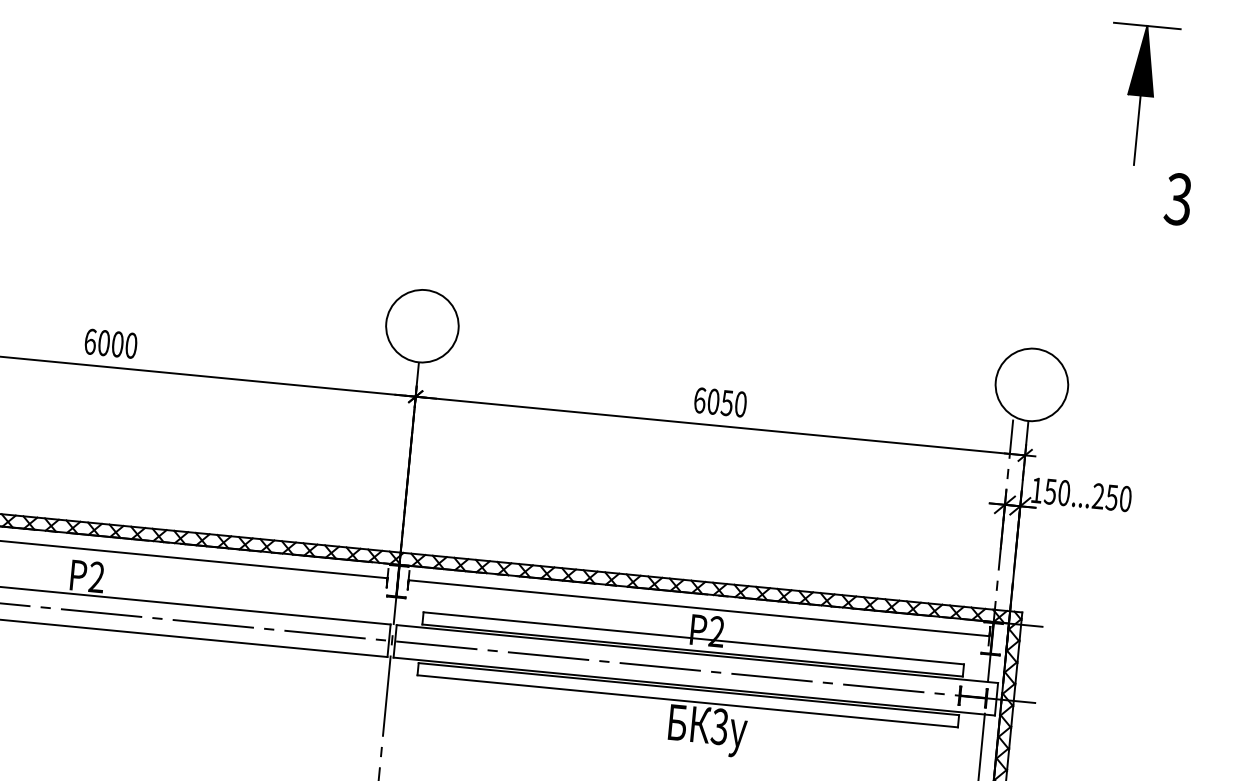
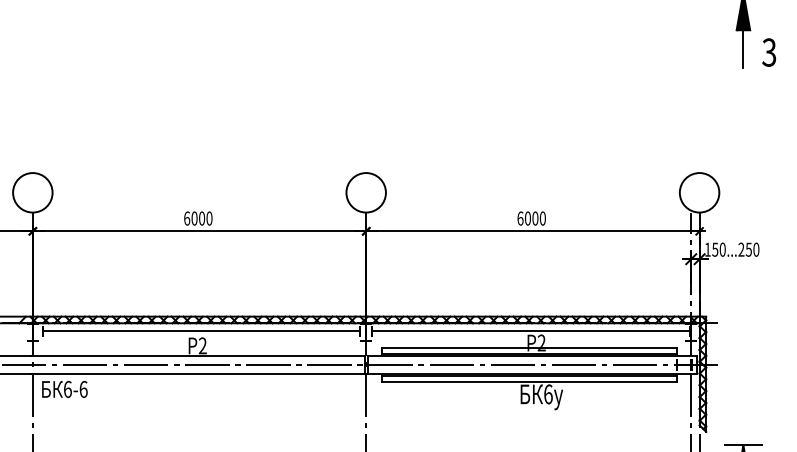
text: (1176, 199) -> (768, 52), moved
text: (727, 402) -> (535, 218), 6050 -> 6000
text: (720, 727) -> (548, 394), 3 -> 6

